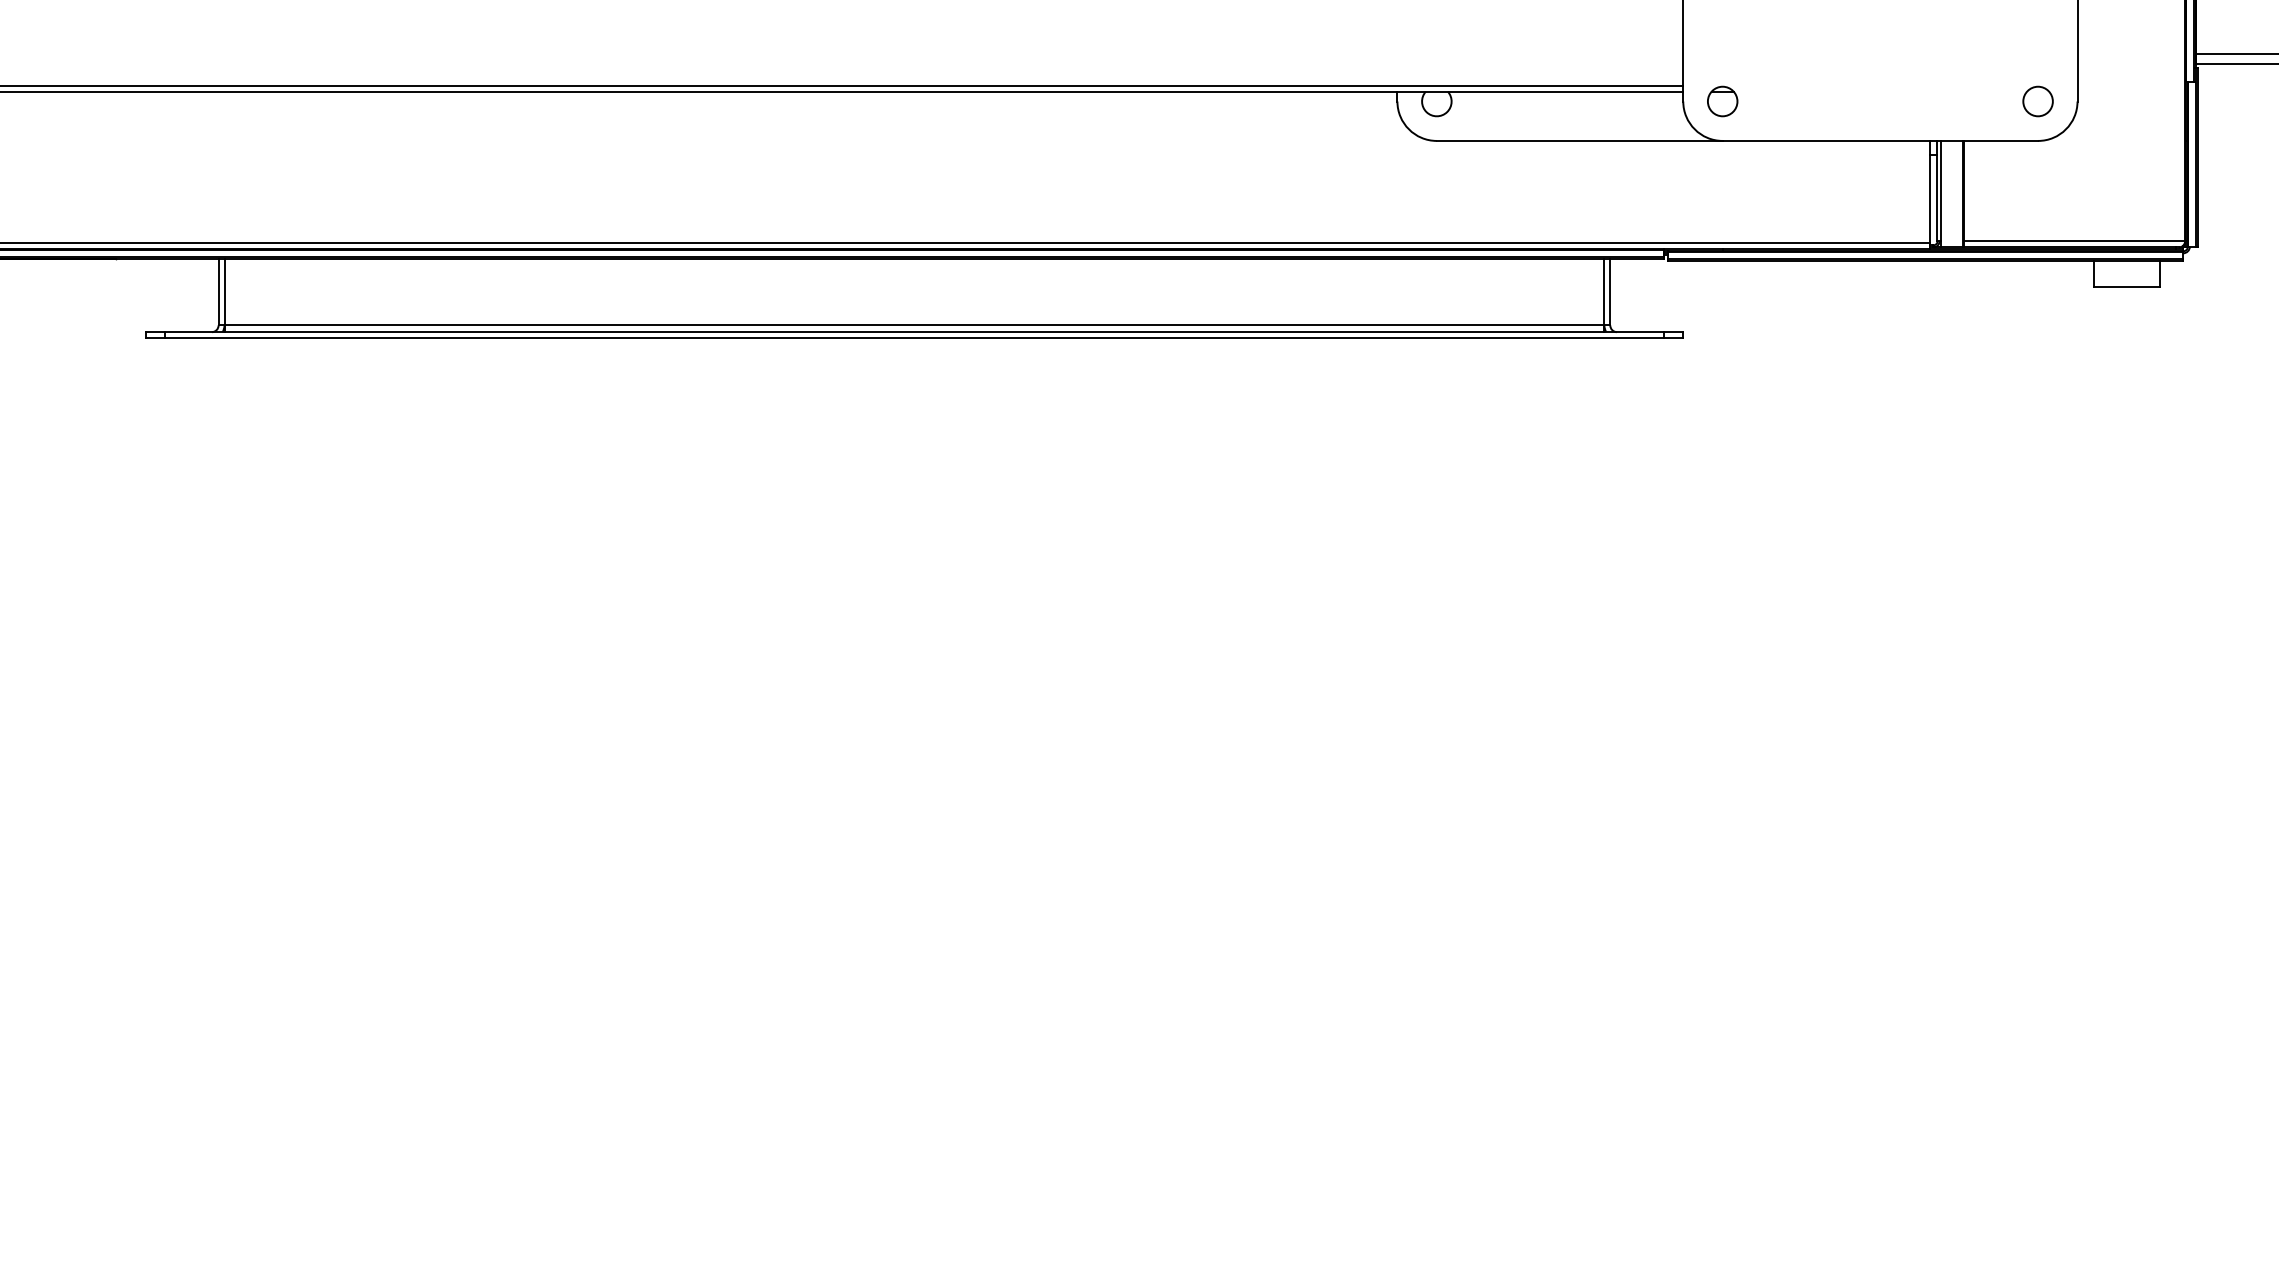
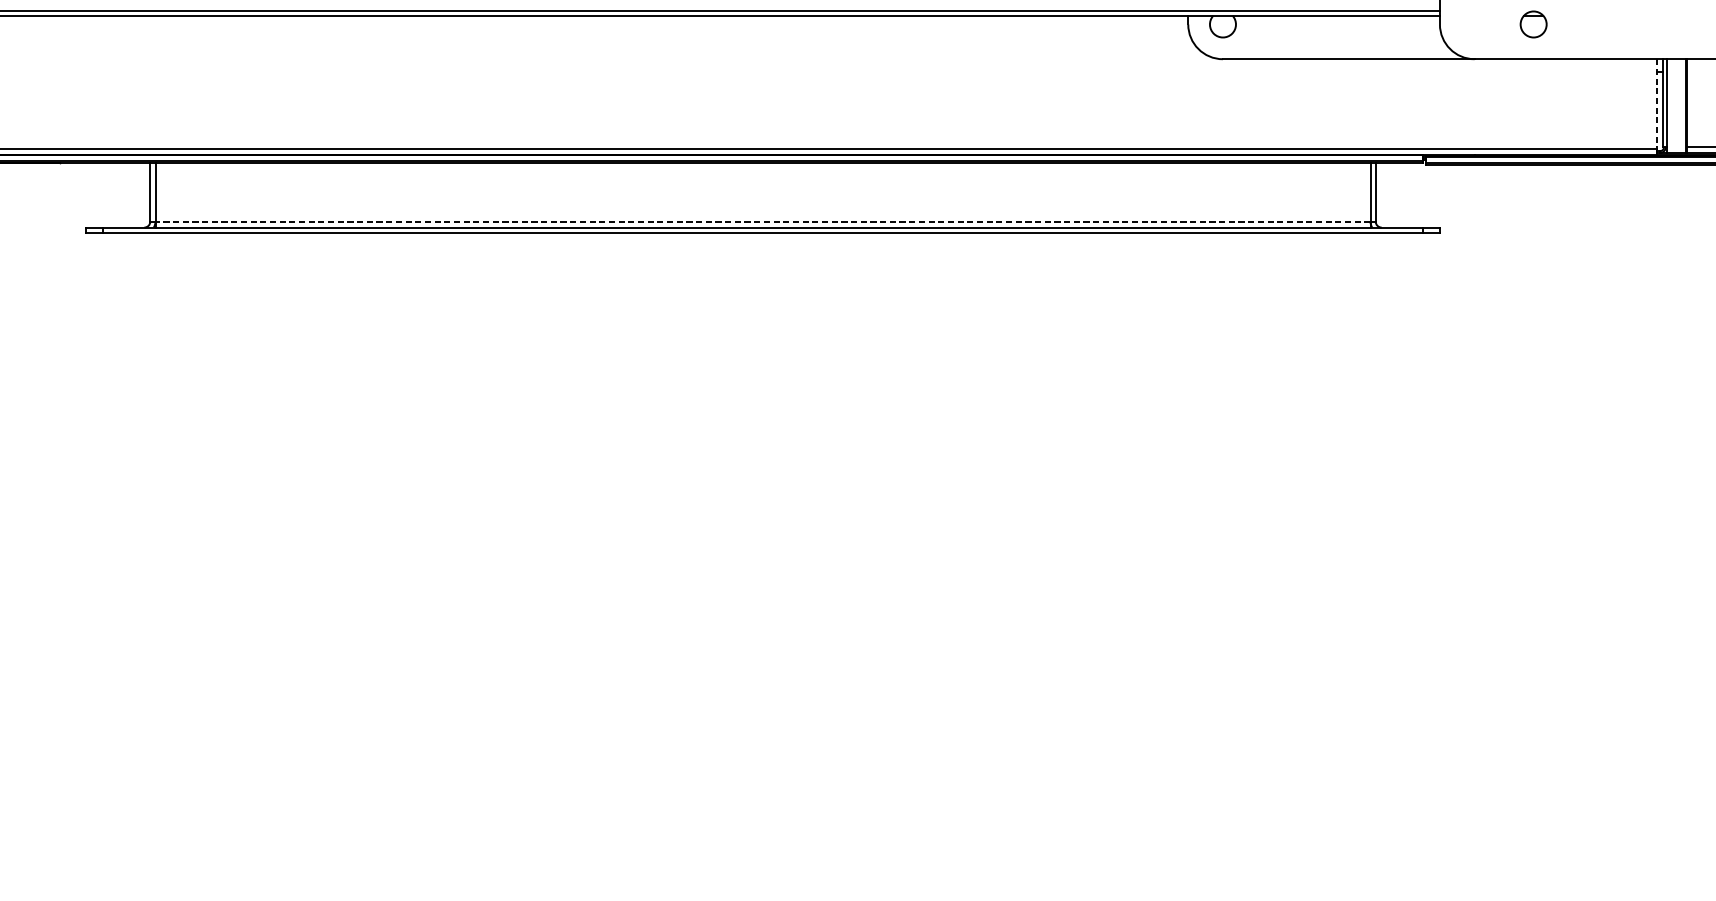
part: (1722, 101) -> (1533, 24), moved
line: (1929, 191) -> (1656, 103), solid -> dashed
line: (914, 325) -> (763, 221), solid -> dashed

